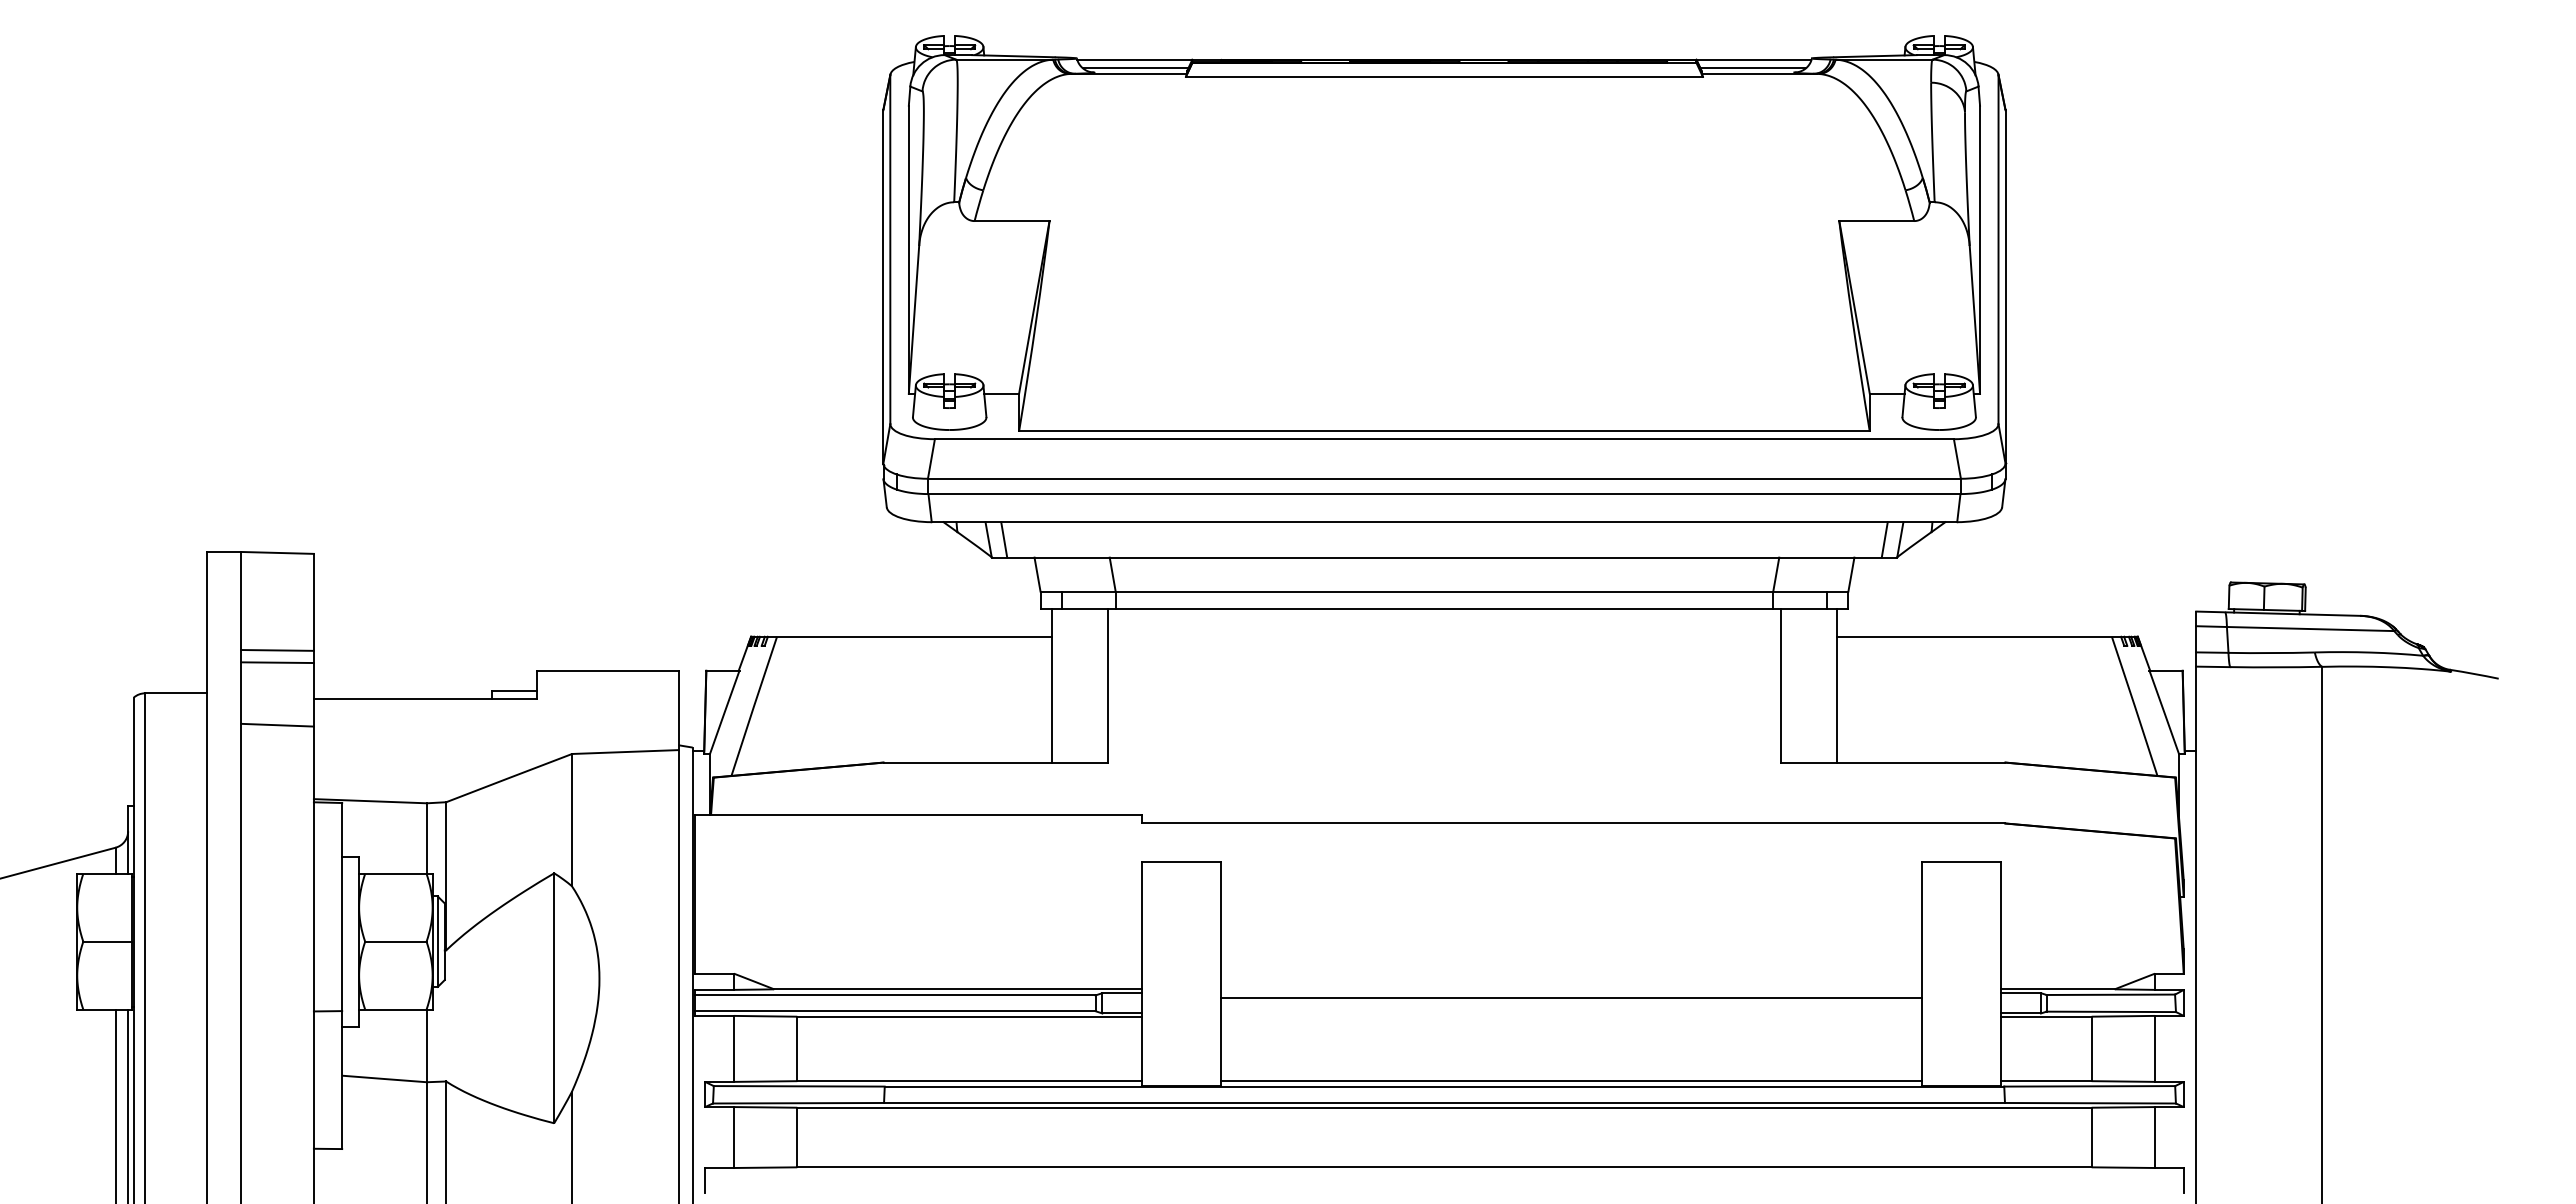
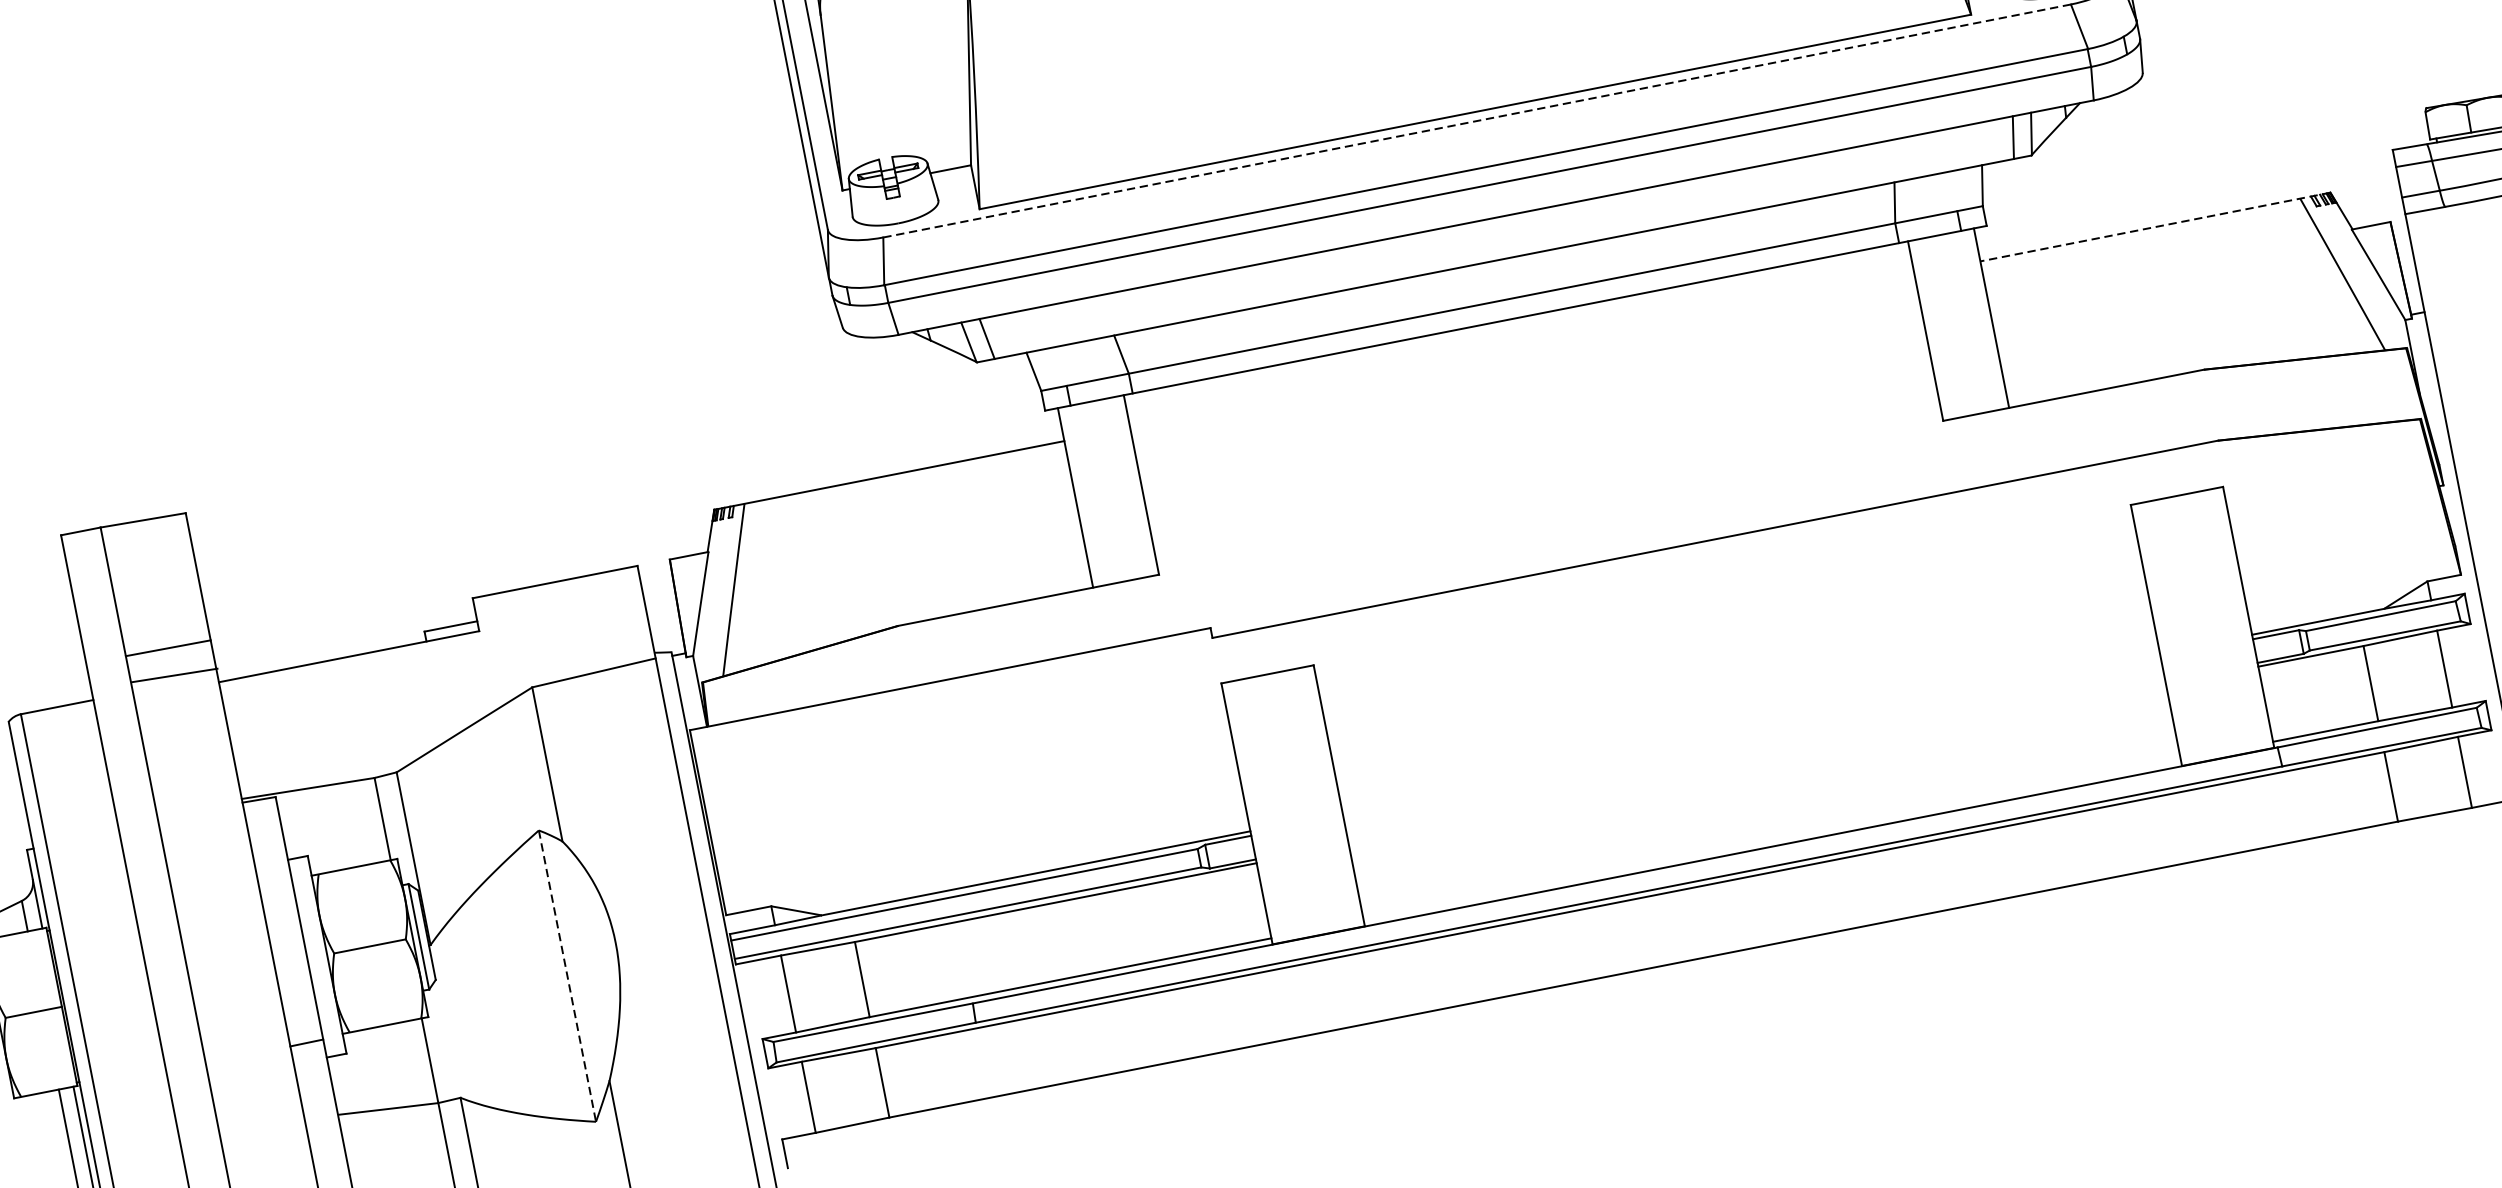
line: (1444, 439) -> (1477, 121), solid -> dashed
line: (1987, 636) -> (2155, 226), solid -> dashed
line: (277, 650) -> (165, 634), removed
line: (277, 724) -> (174, 674), moved
line: (554, 998) -> (567, 976), solid -> dashed
line: (1571, 998) -> (1753, 743), removed
line: (1571, 1081) -> (1772, 840), removed

